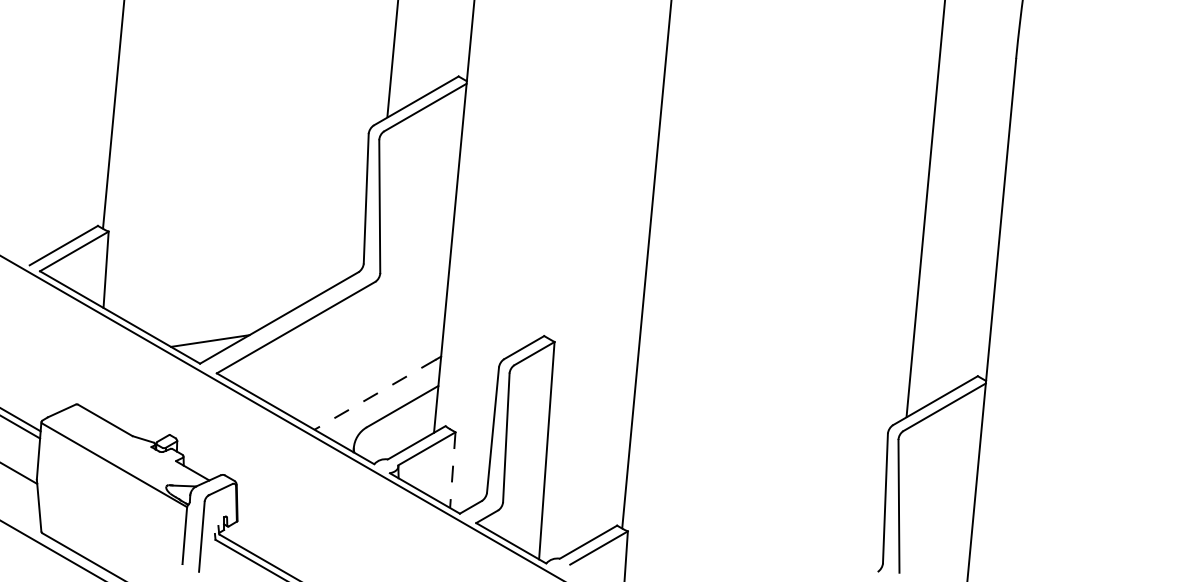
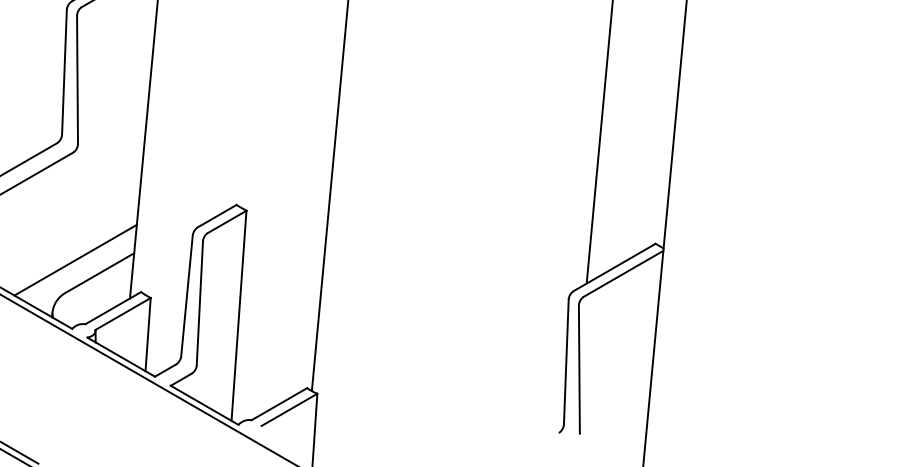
line: (374, 394) -> (72, 261), dashed -> solid
line: (452, 470) -> (147, 334), dashed -> solid

